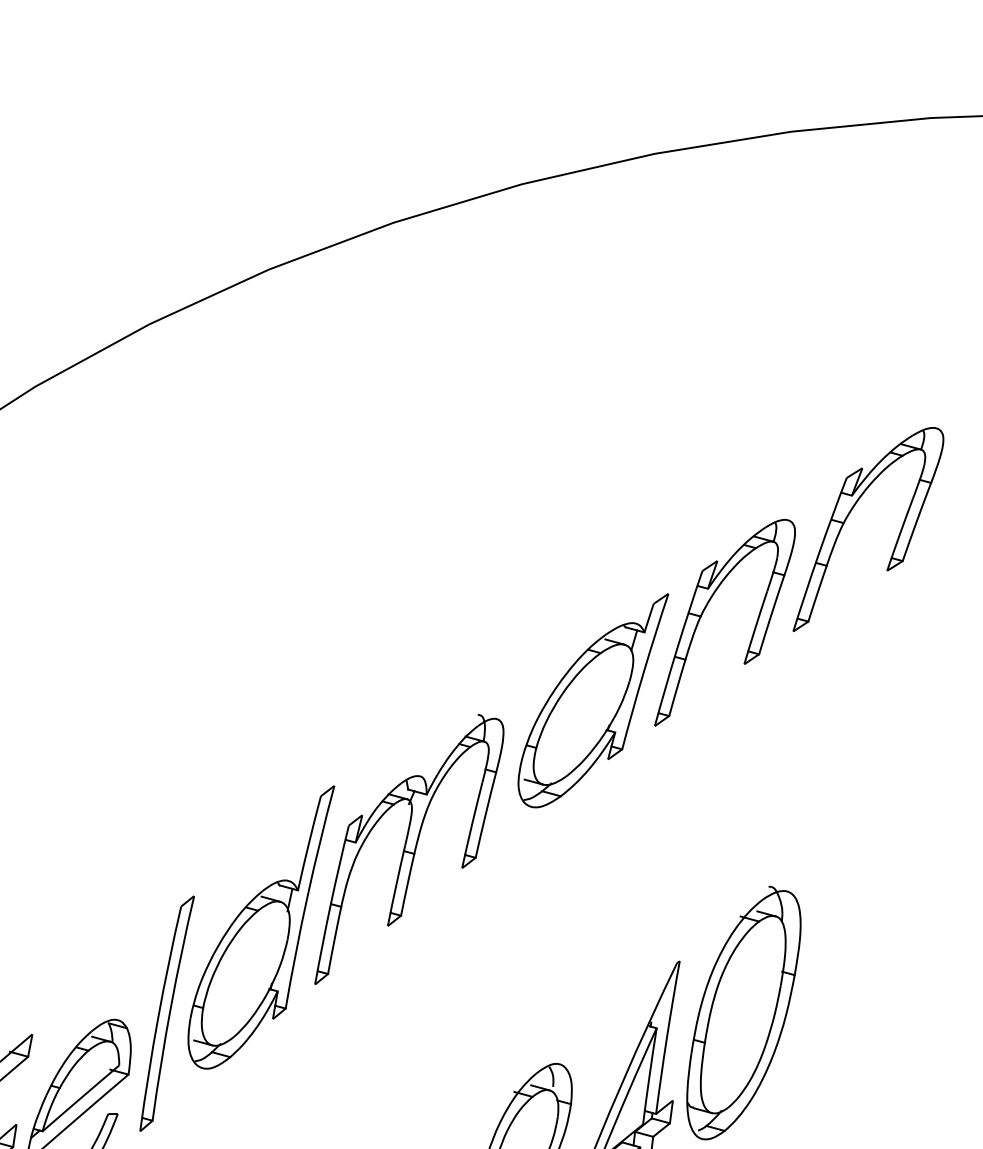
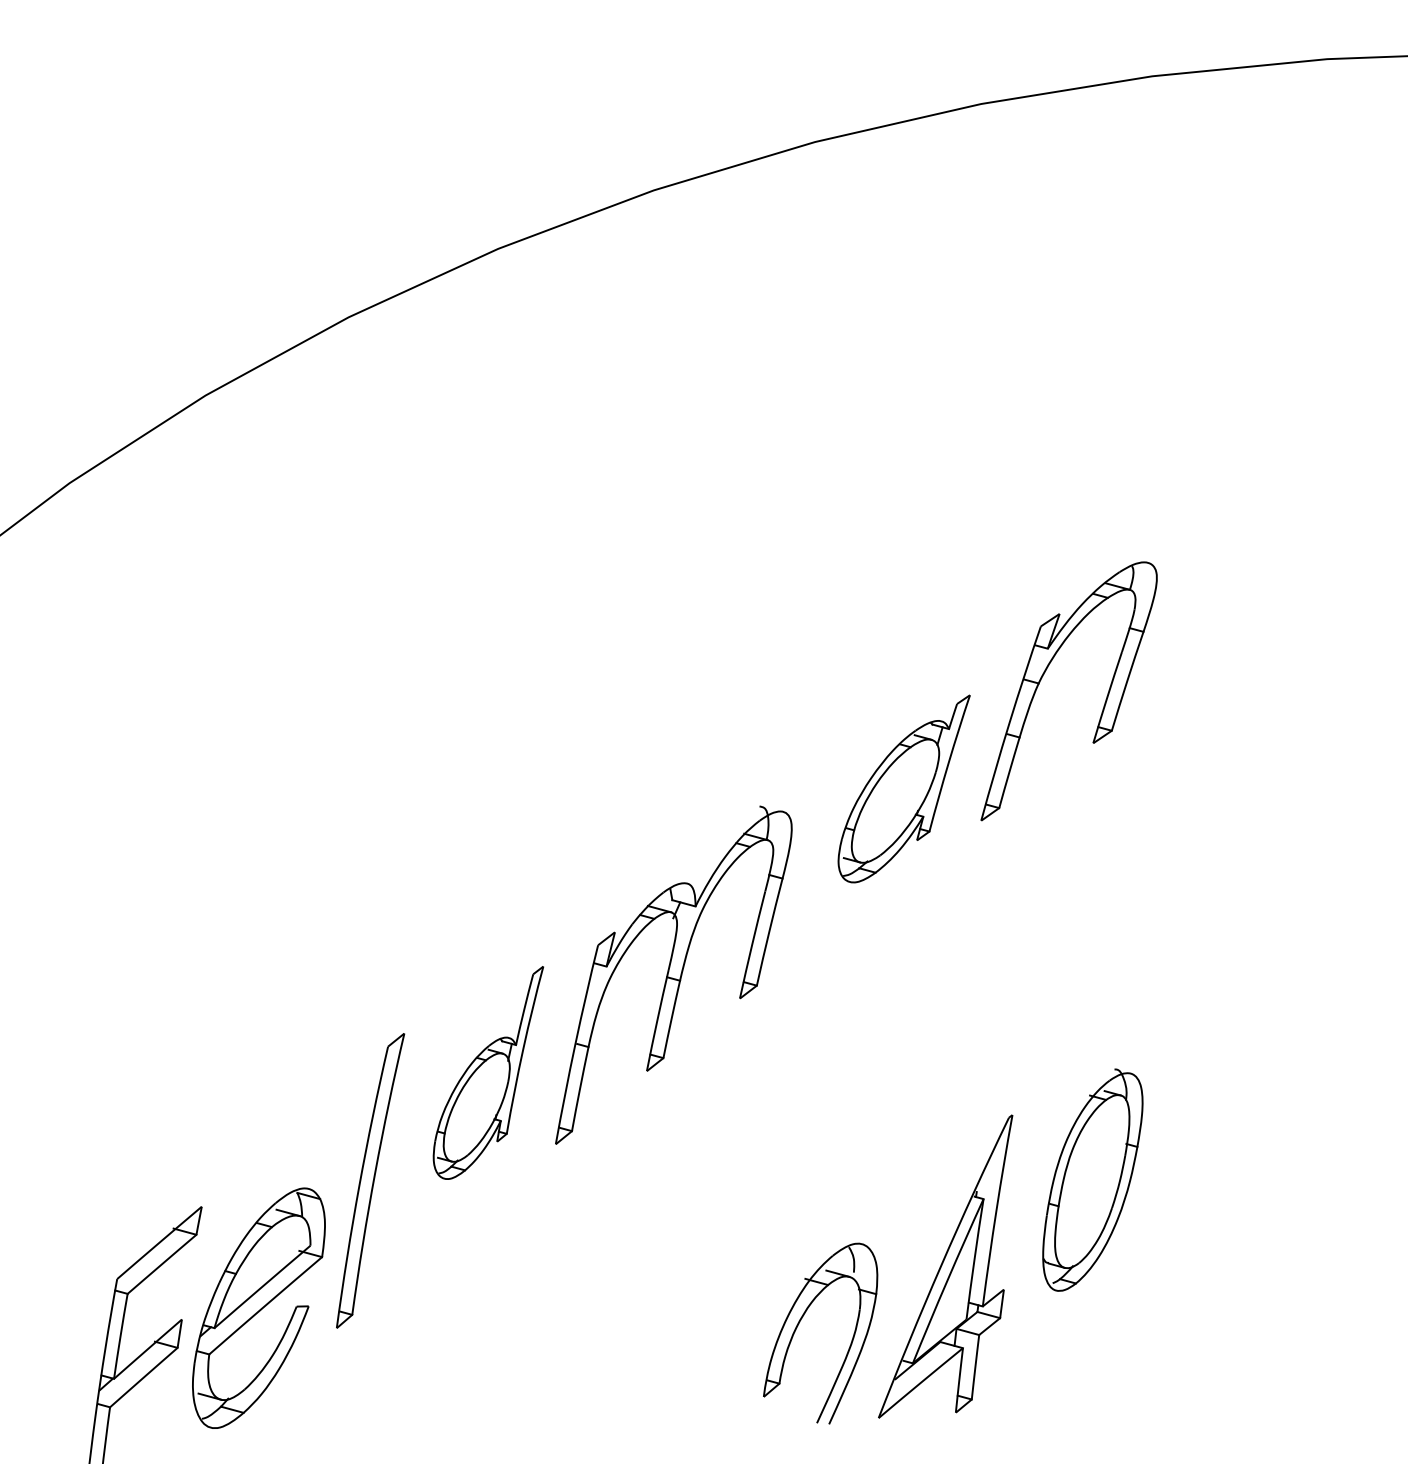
part: (848, 516) -> (1223, 558), removed
part: (592, 700) -> (903, 788), size x0.7
part: (261, 927) -> (488, 1072), size x0.6
part: (743, 1013) -> (1092, 1180), size x0.7

